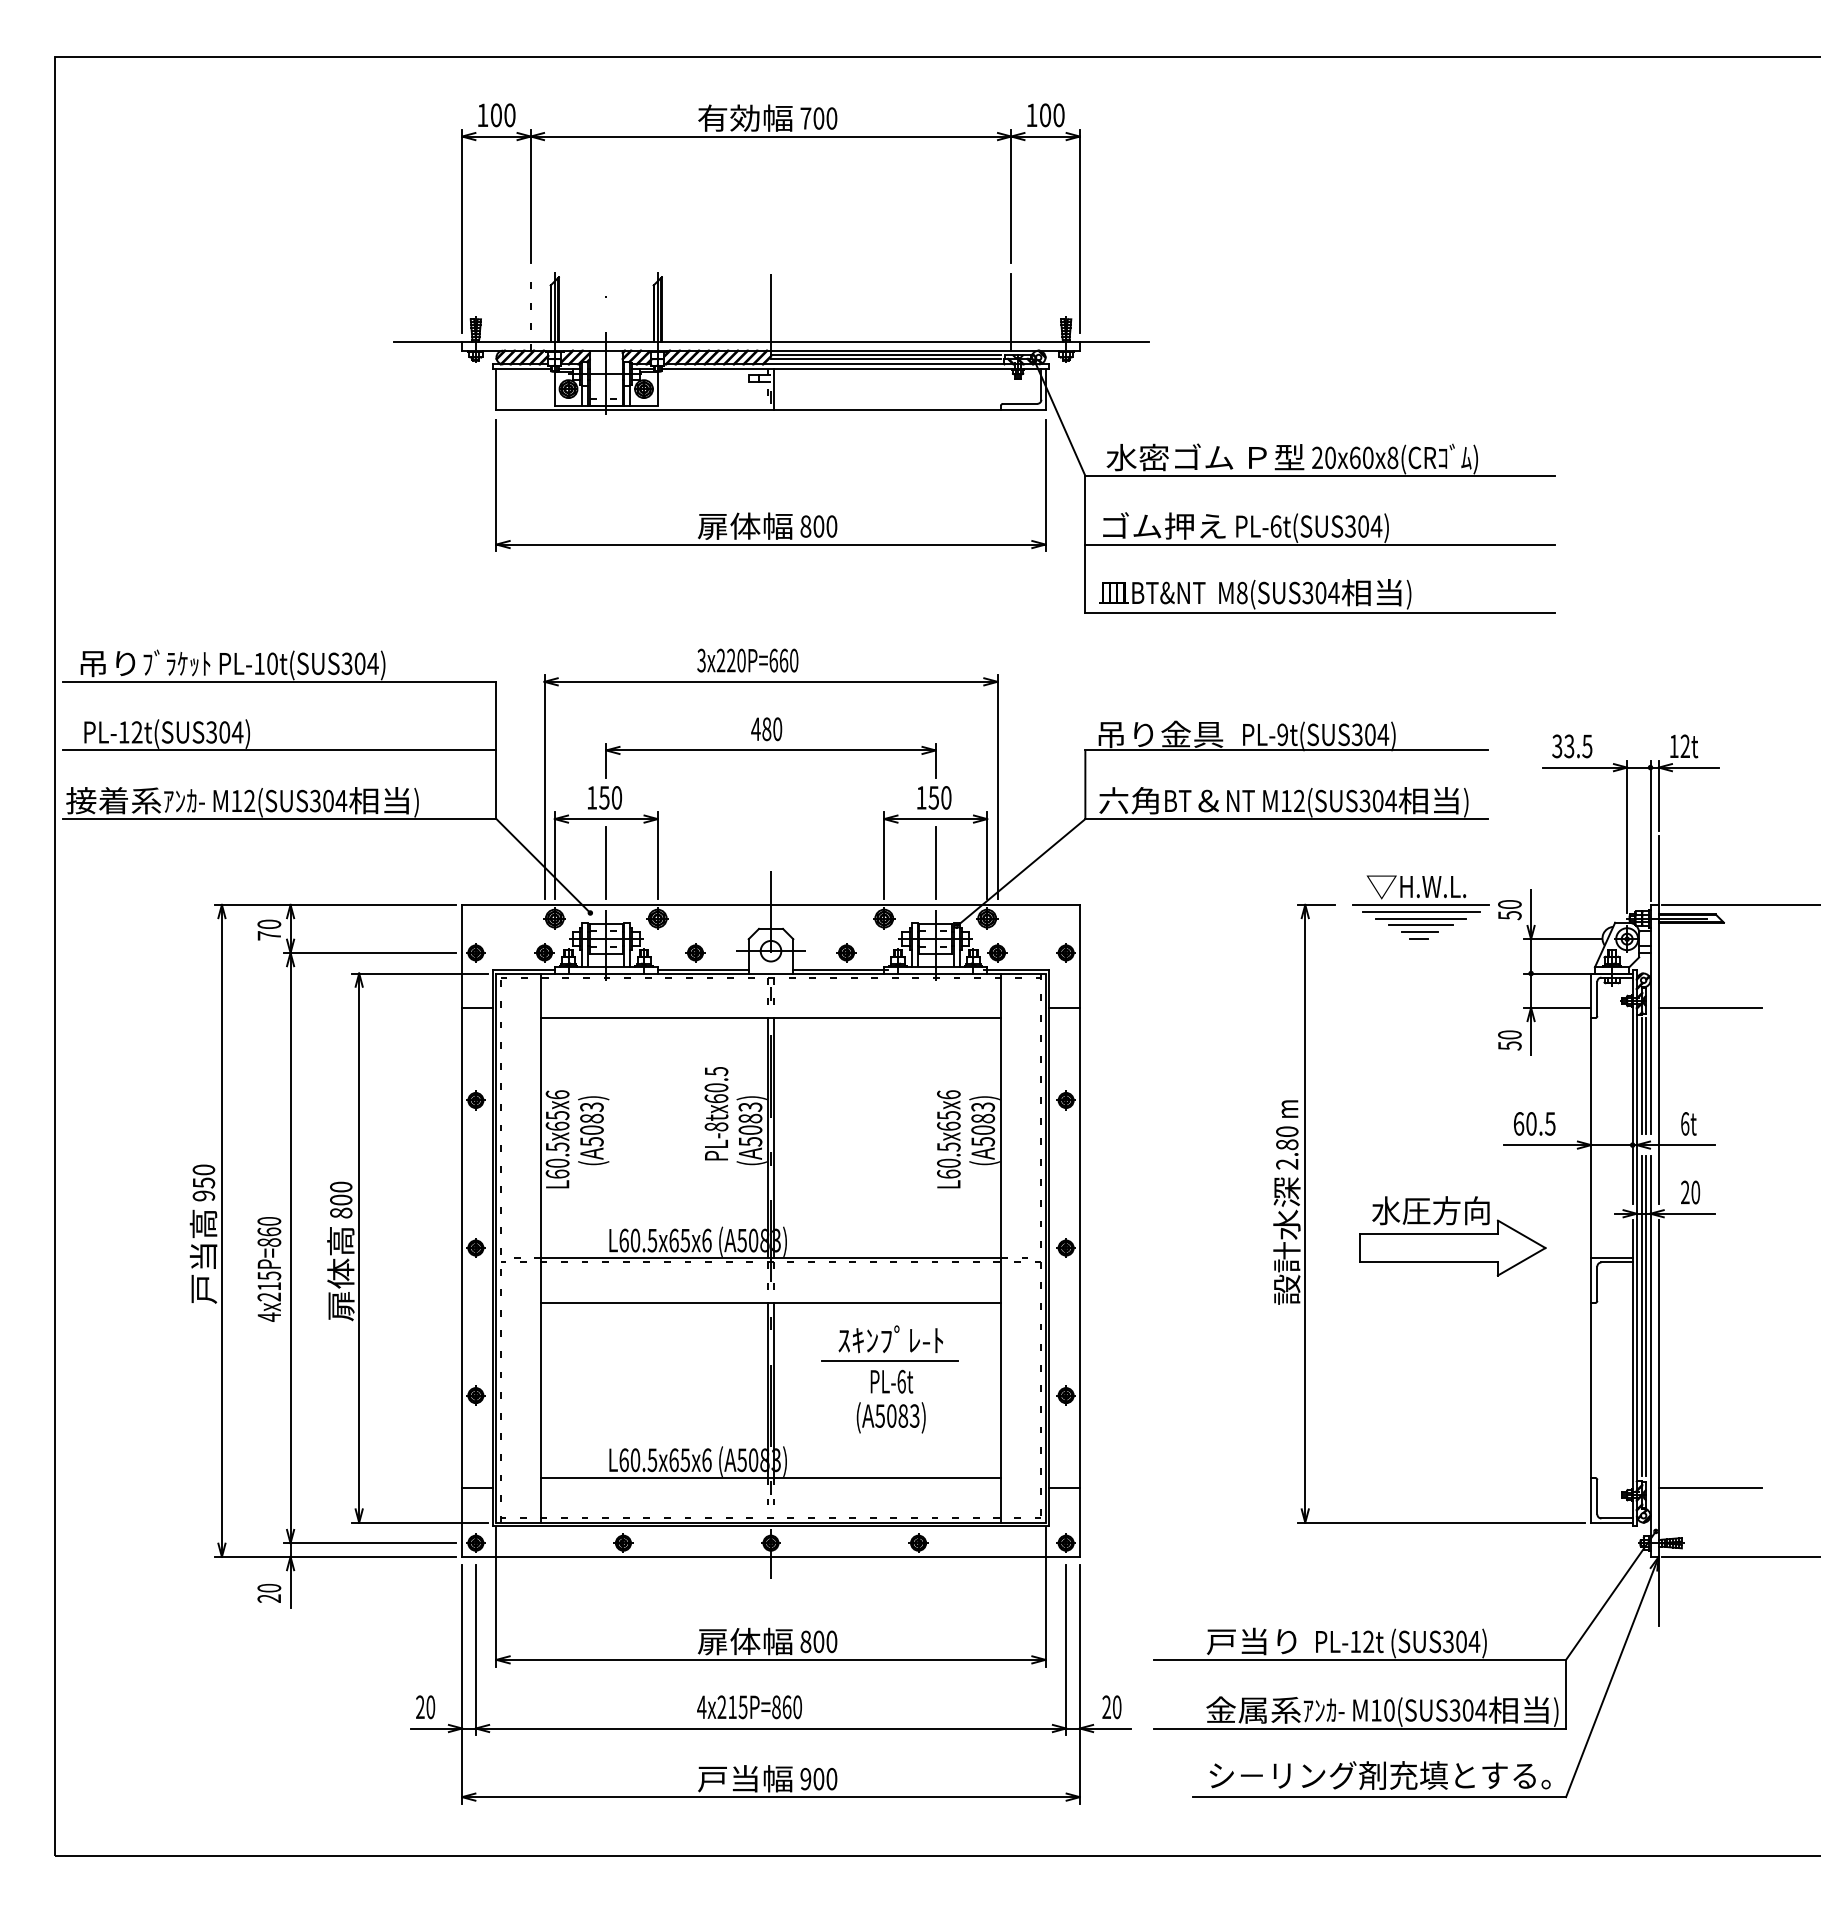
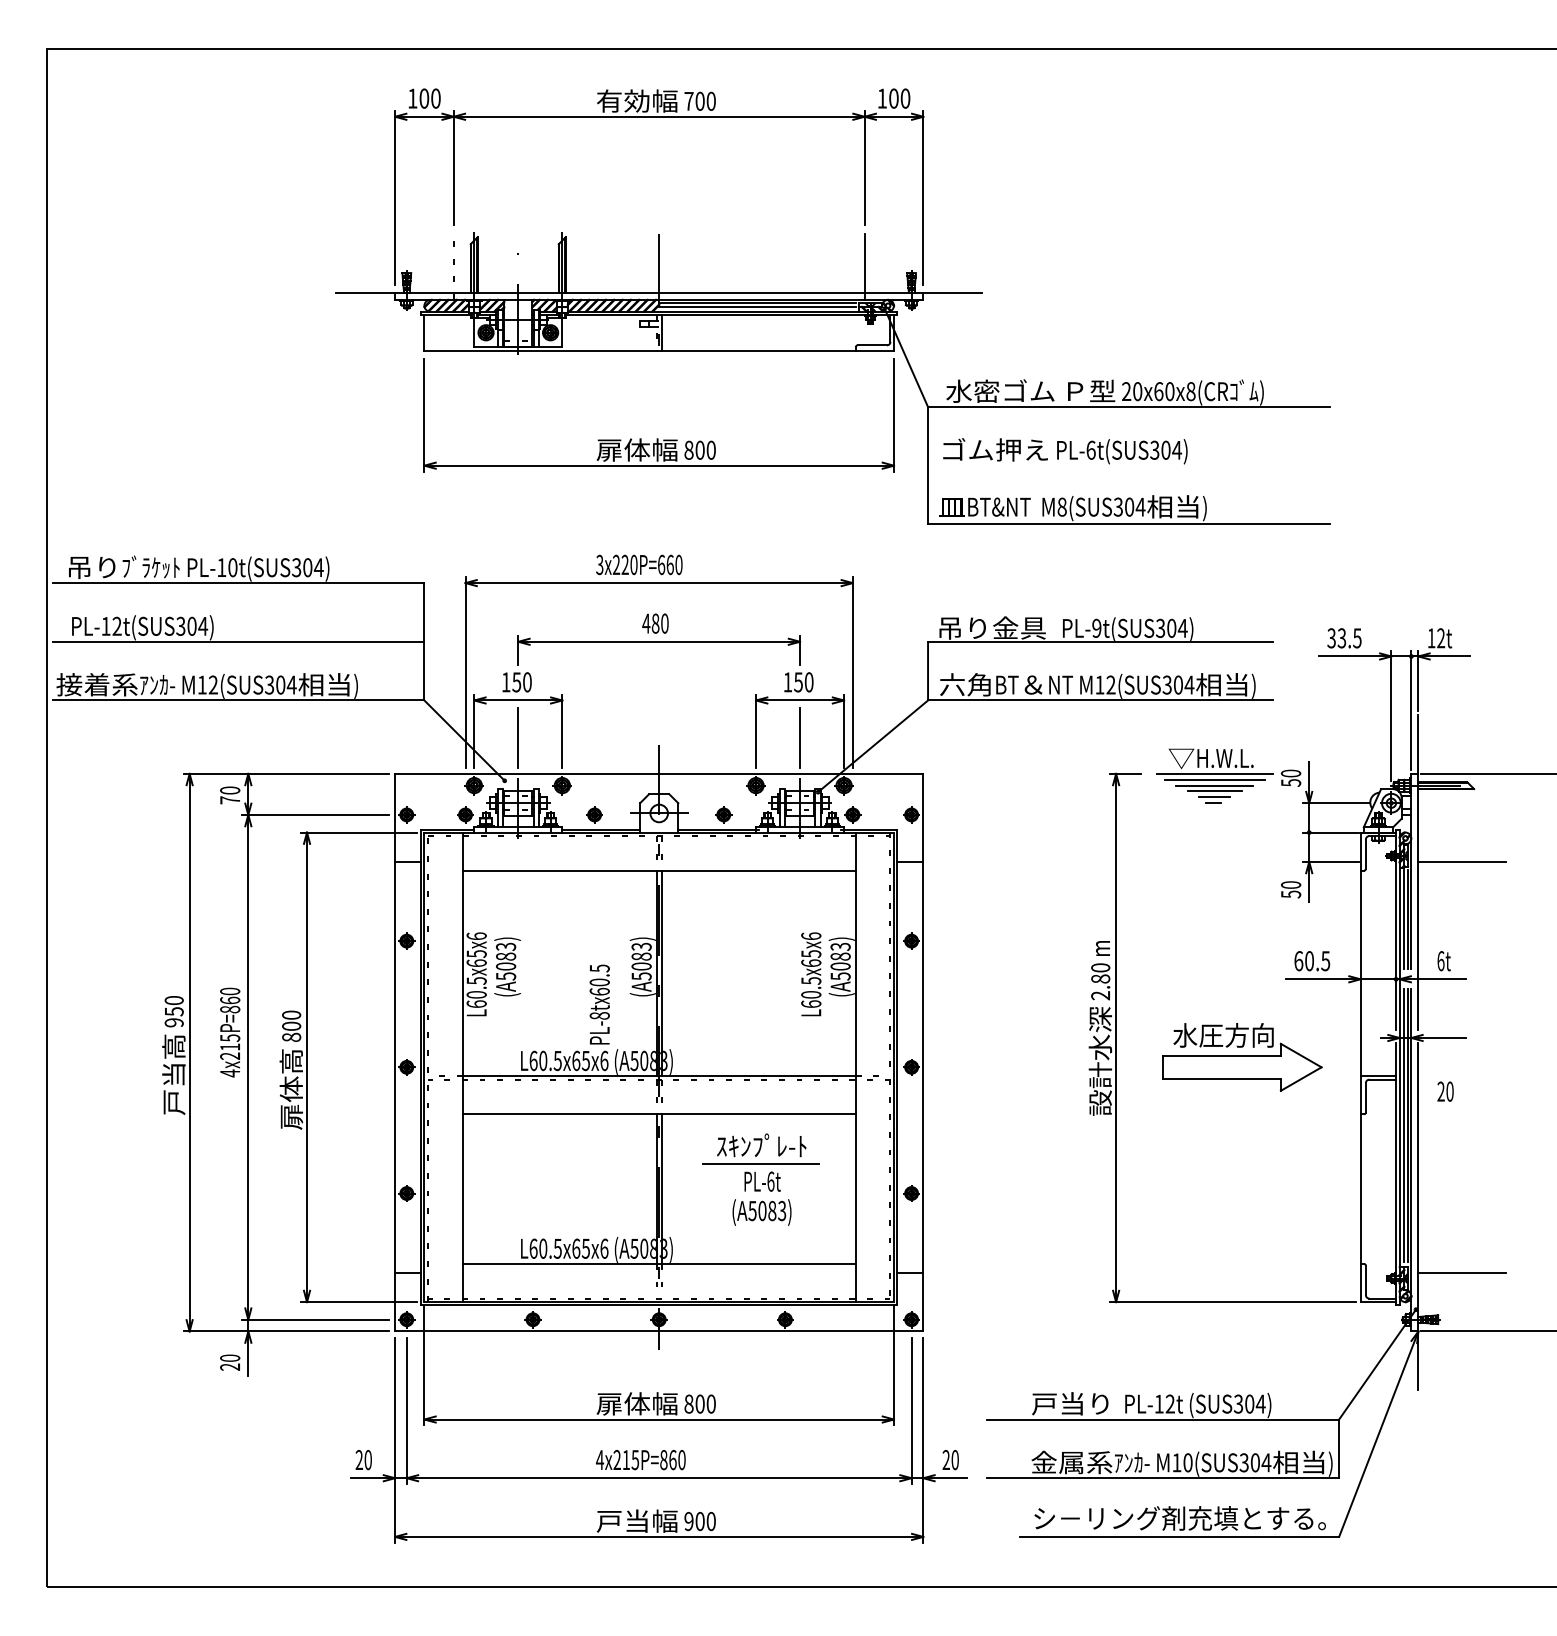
line: (1320, 544) -> (1129, 465), removed
text: (716, 1113) -> (599, 1004), moved
text: (1690, 1192) -> (1445, 1091), moved
text: (269, 1269) -> (230, 1032), moved

